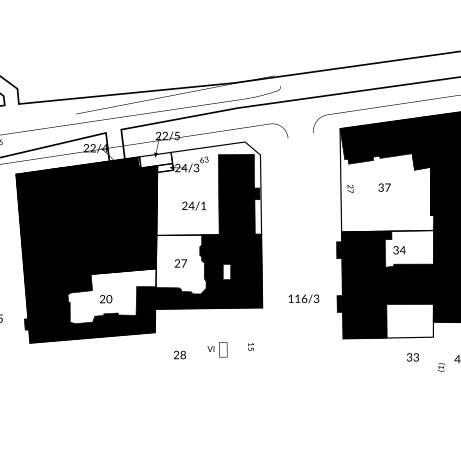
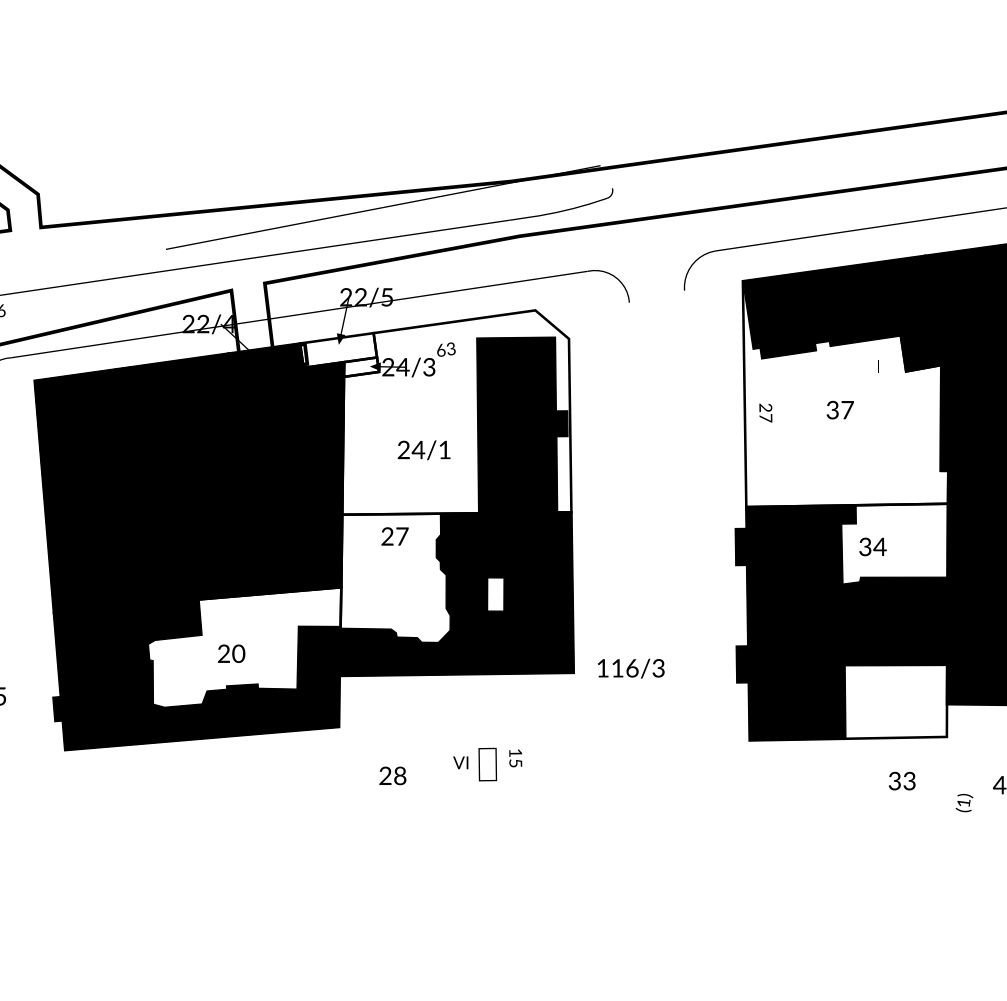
text: (180, 263) -> (394, 536), moved
text: (303, 298) -> (630, 667), moved
text: (250, 346) -> (514, 757), moved

